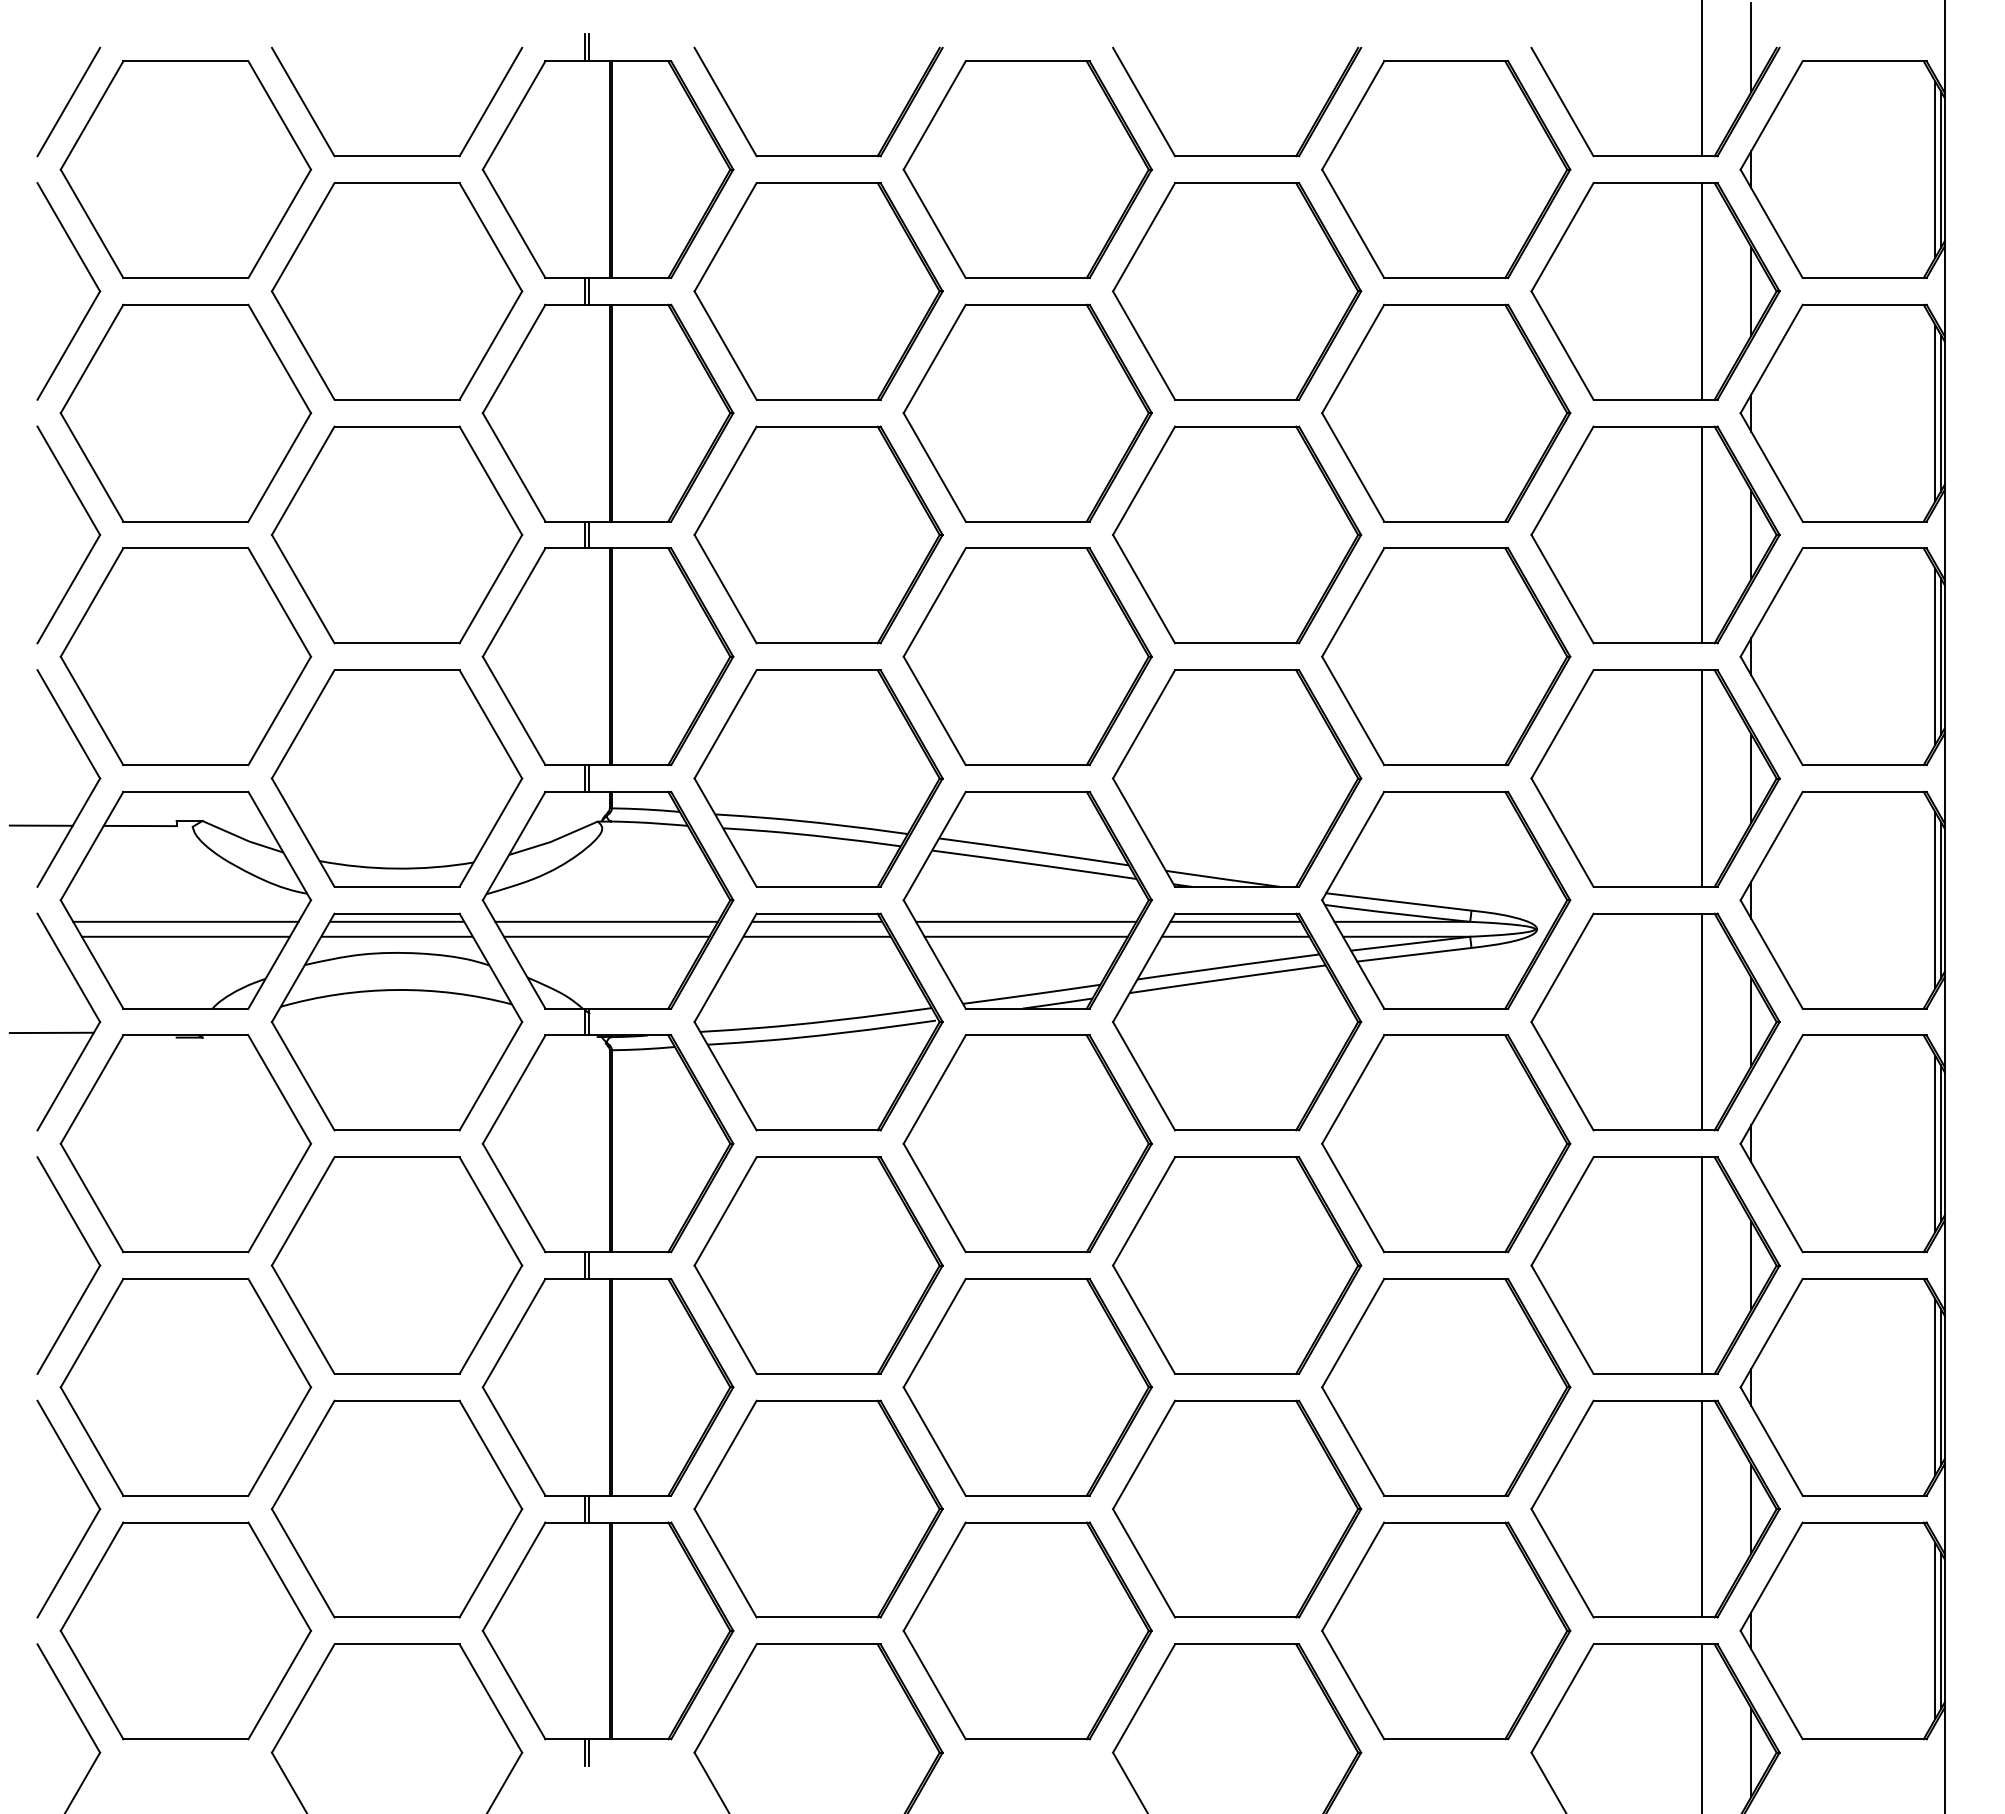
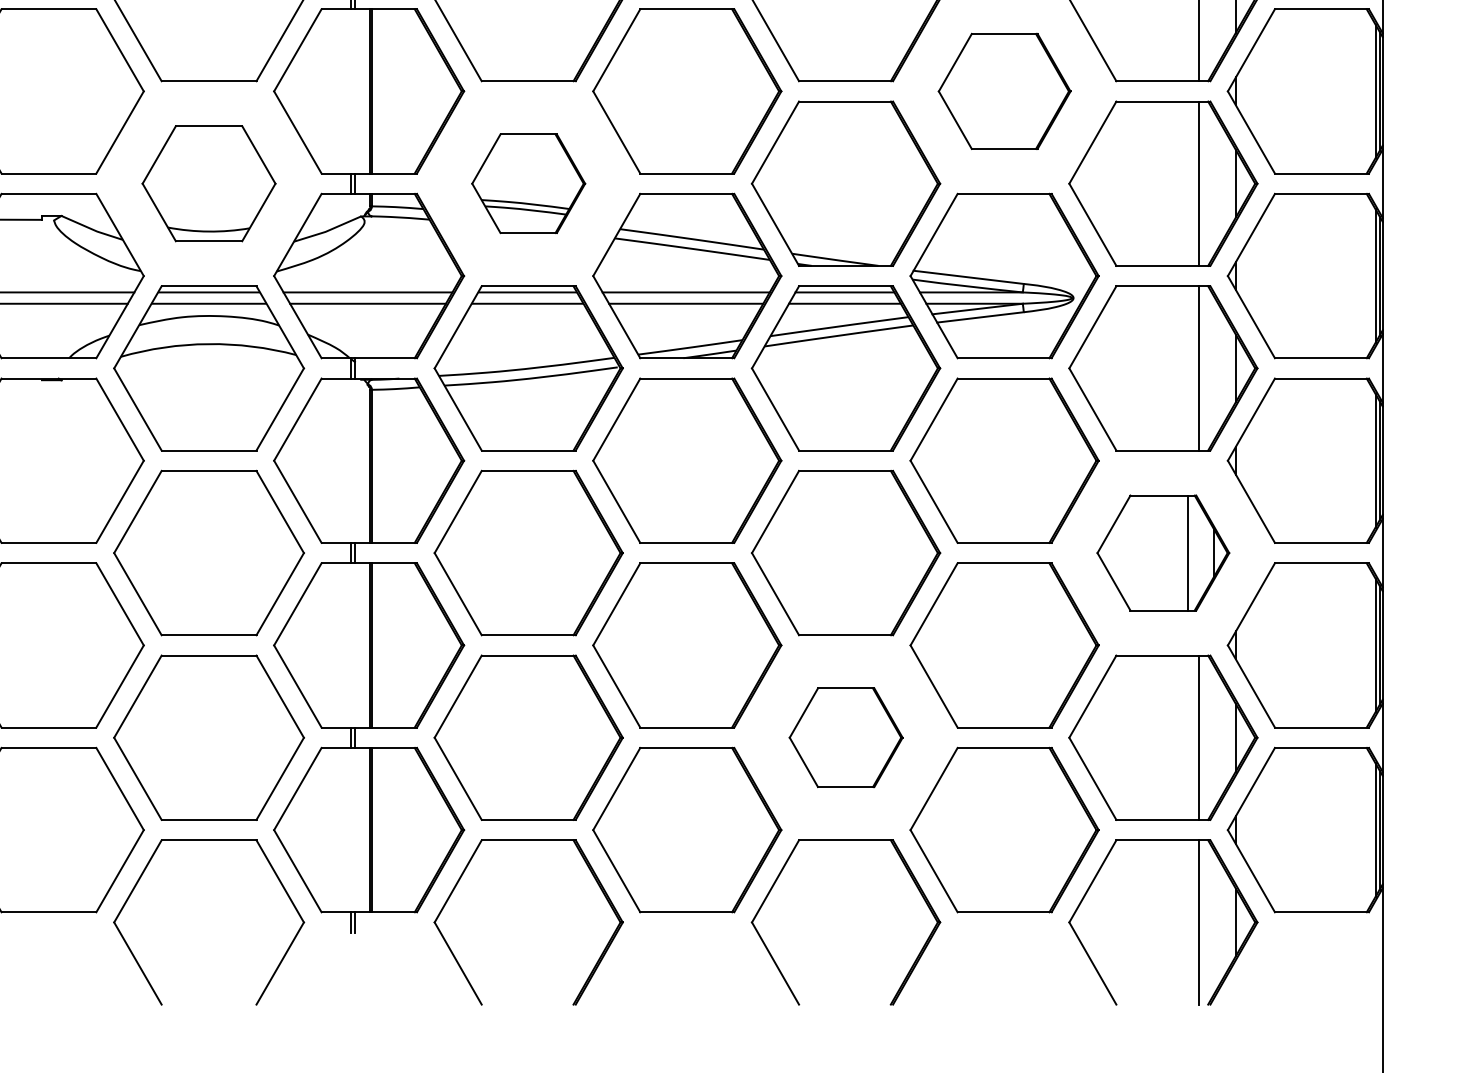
part: (1446, 656) -> (1004, 91), size x0.7
part: (396, 778) -> (208, 183), size x0.7
part: (818, 778) -> (528, 183), size x0.6
part: (1655, 1265) -> (1163, 553), size x0.7
part: (1237, 1508) -> (846, 737), size x0.6

